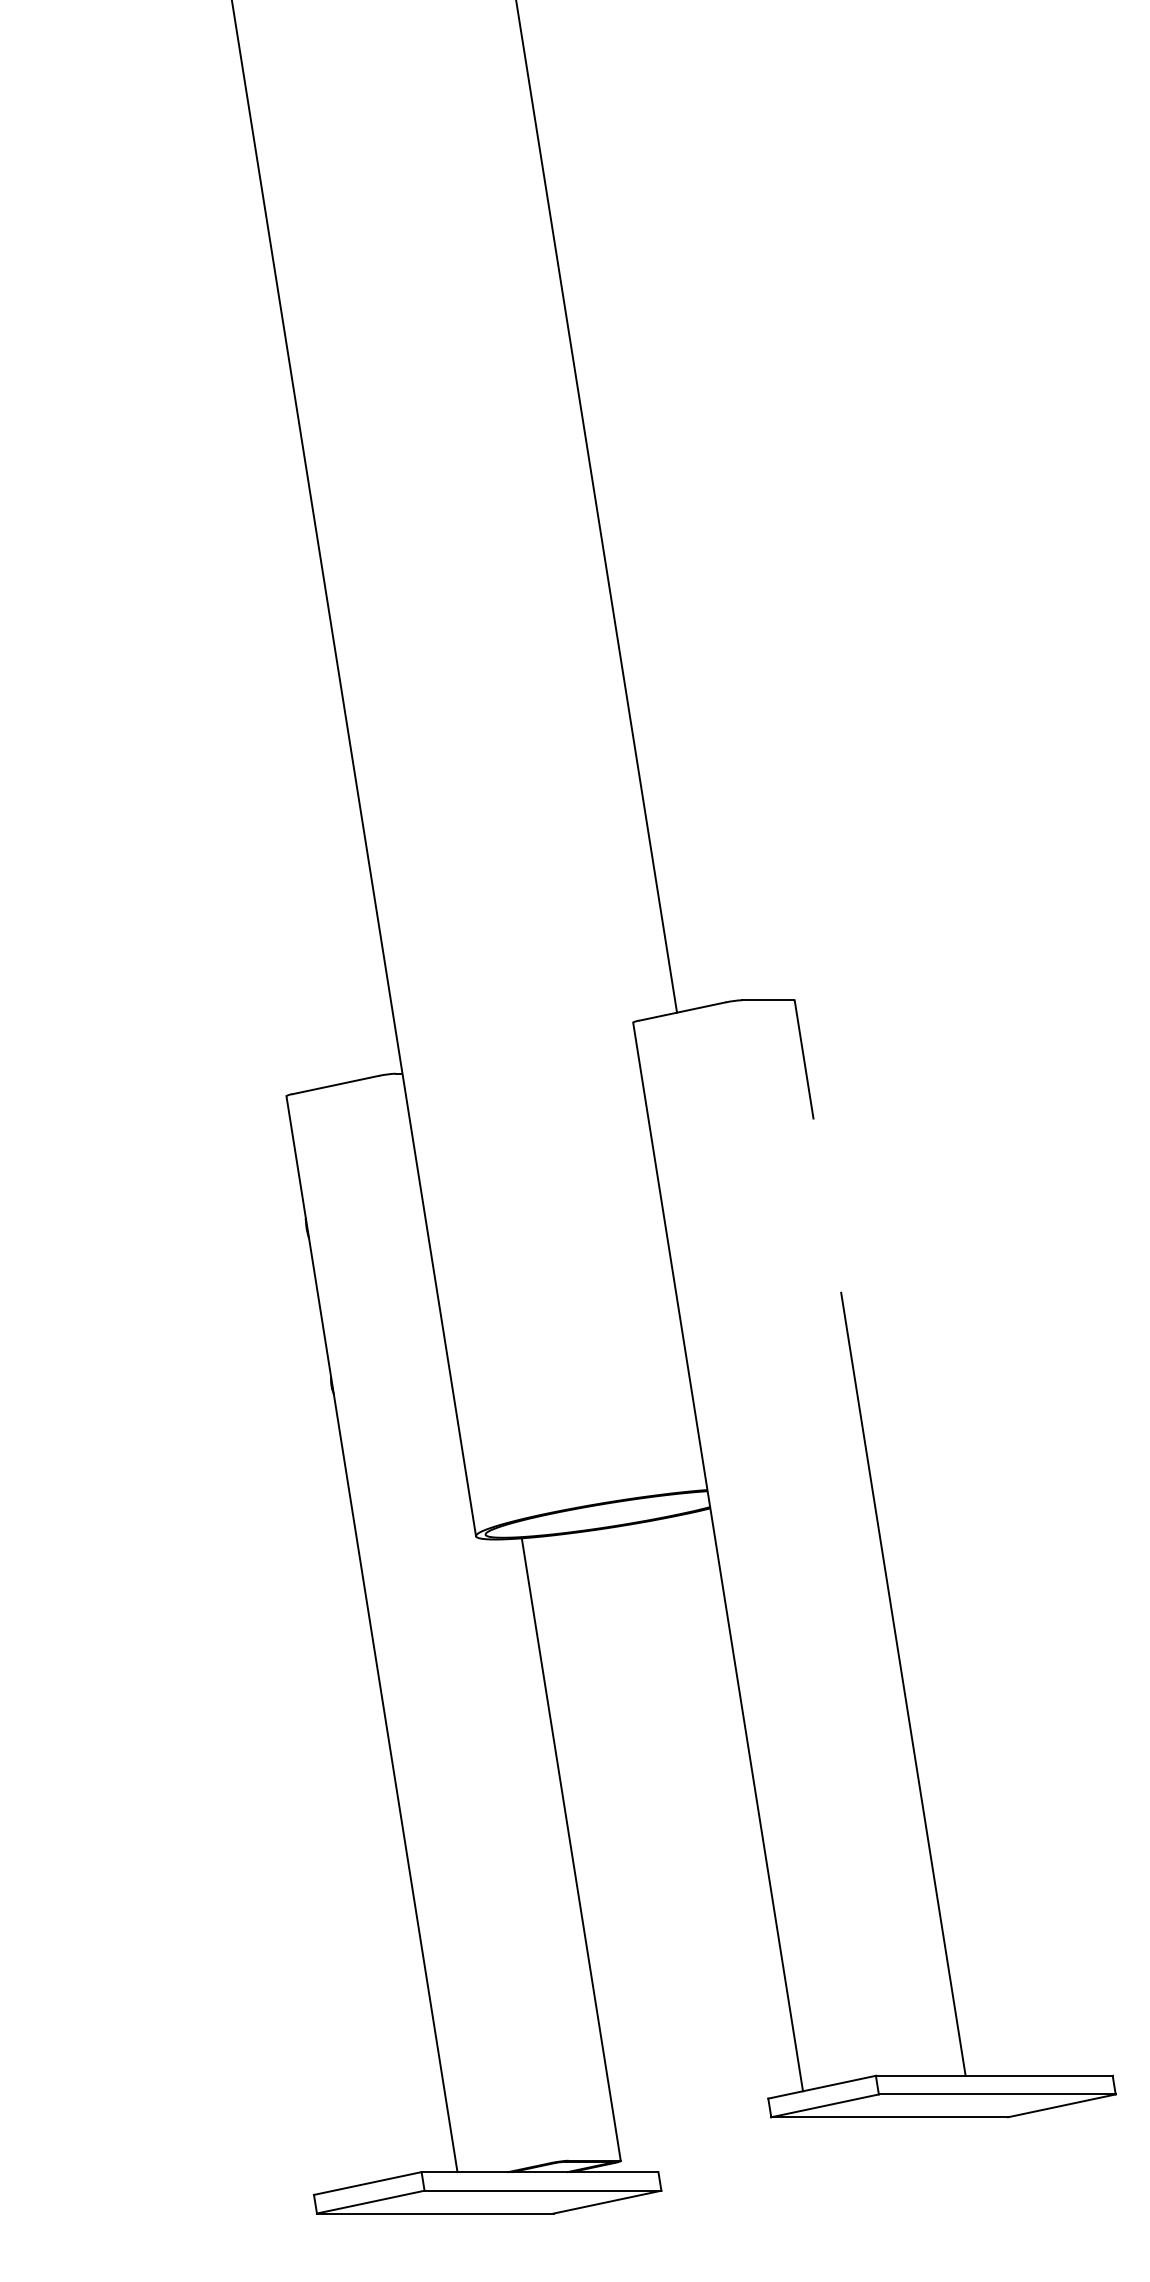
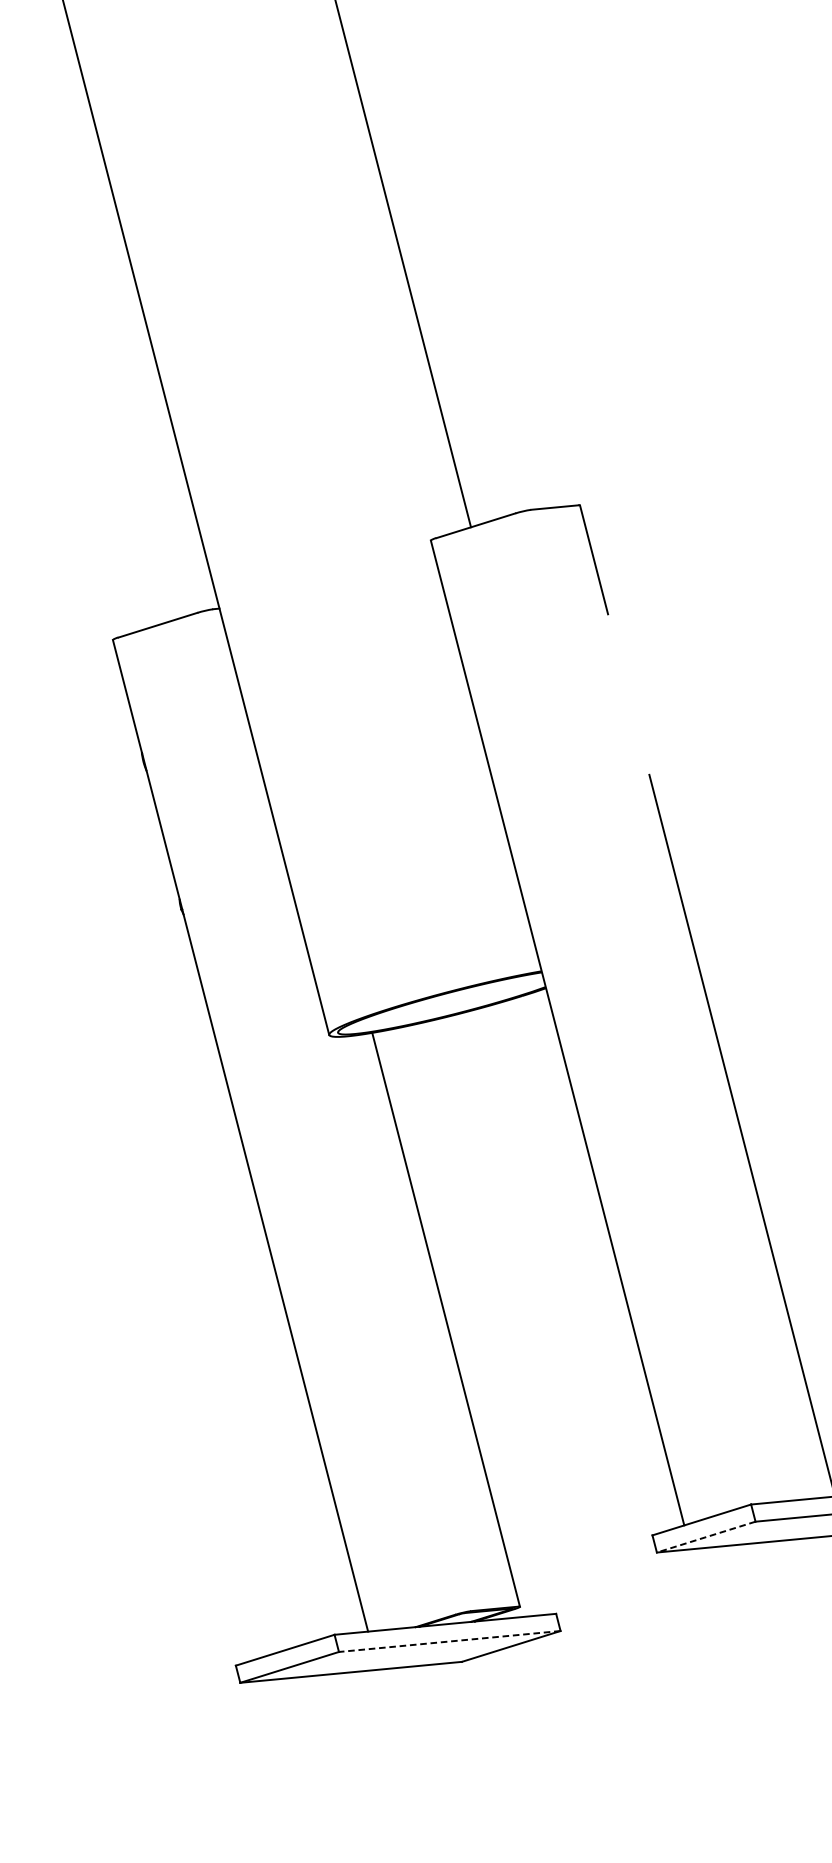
line: (825, 2105) -> (706, 1536), solid -> dashed
line: (542, 2190) -> (449, 1641), solid -> dashed

